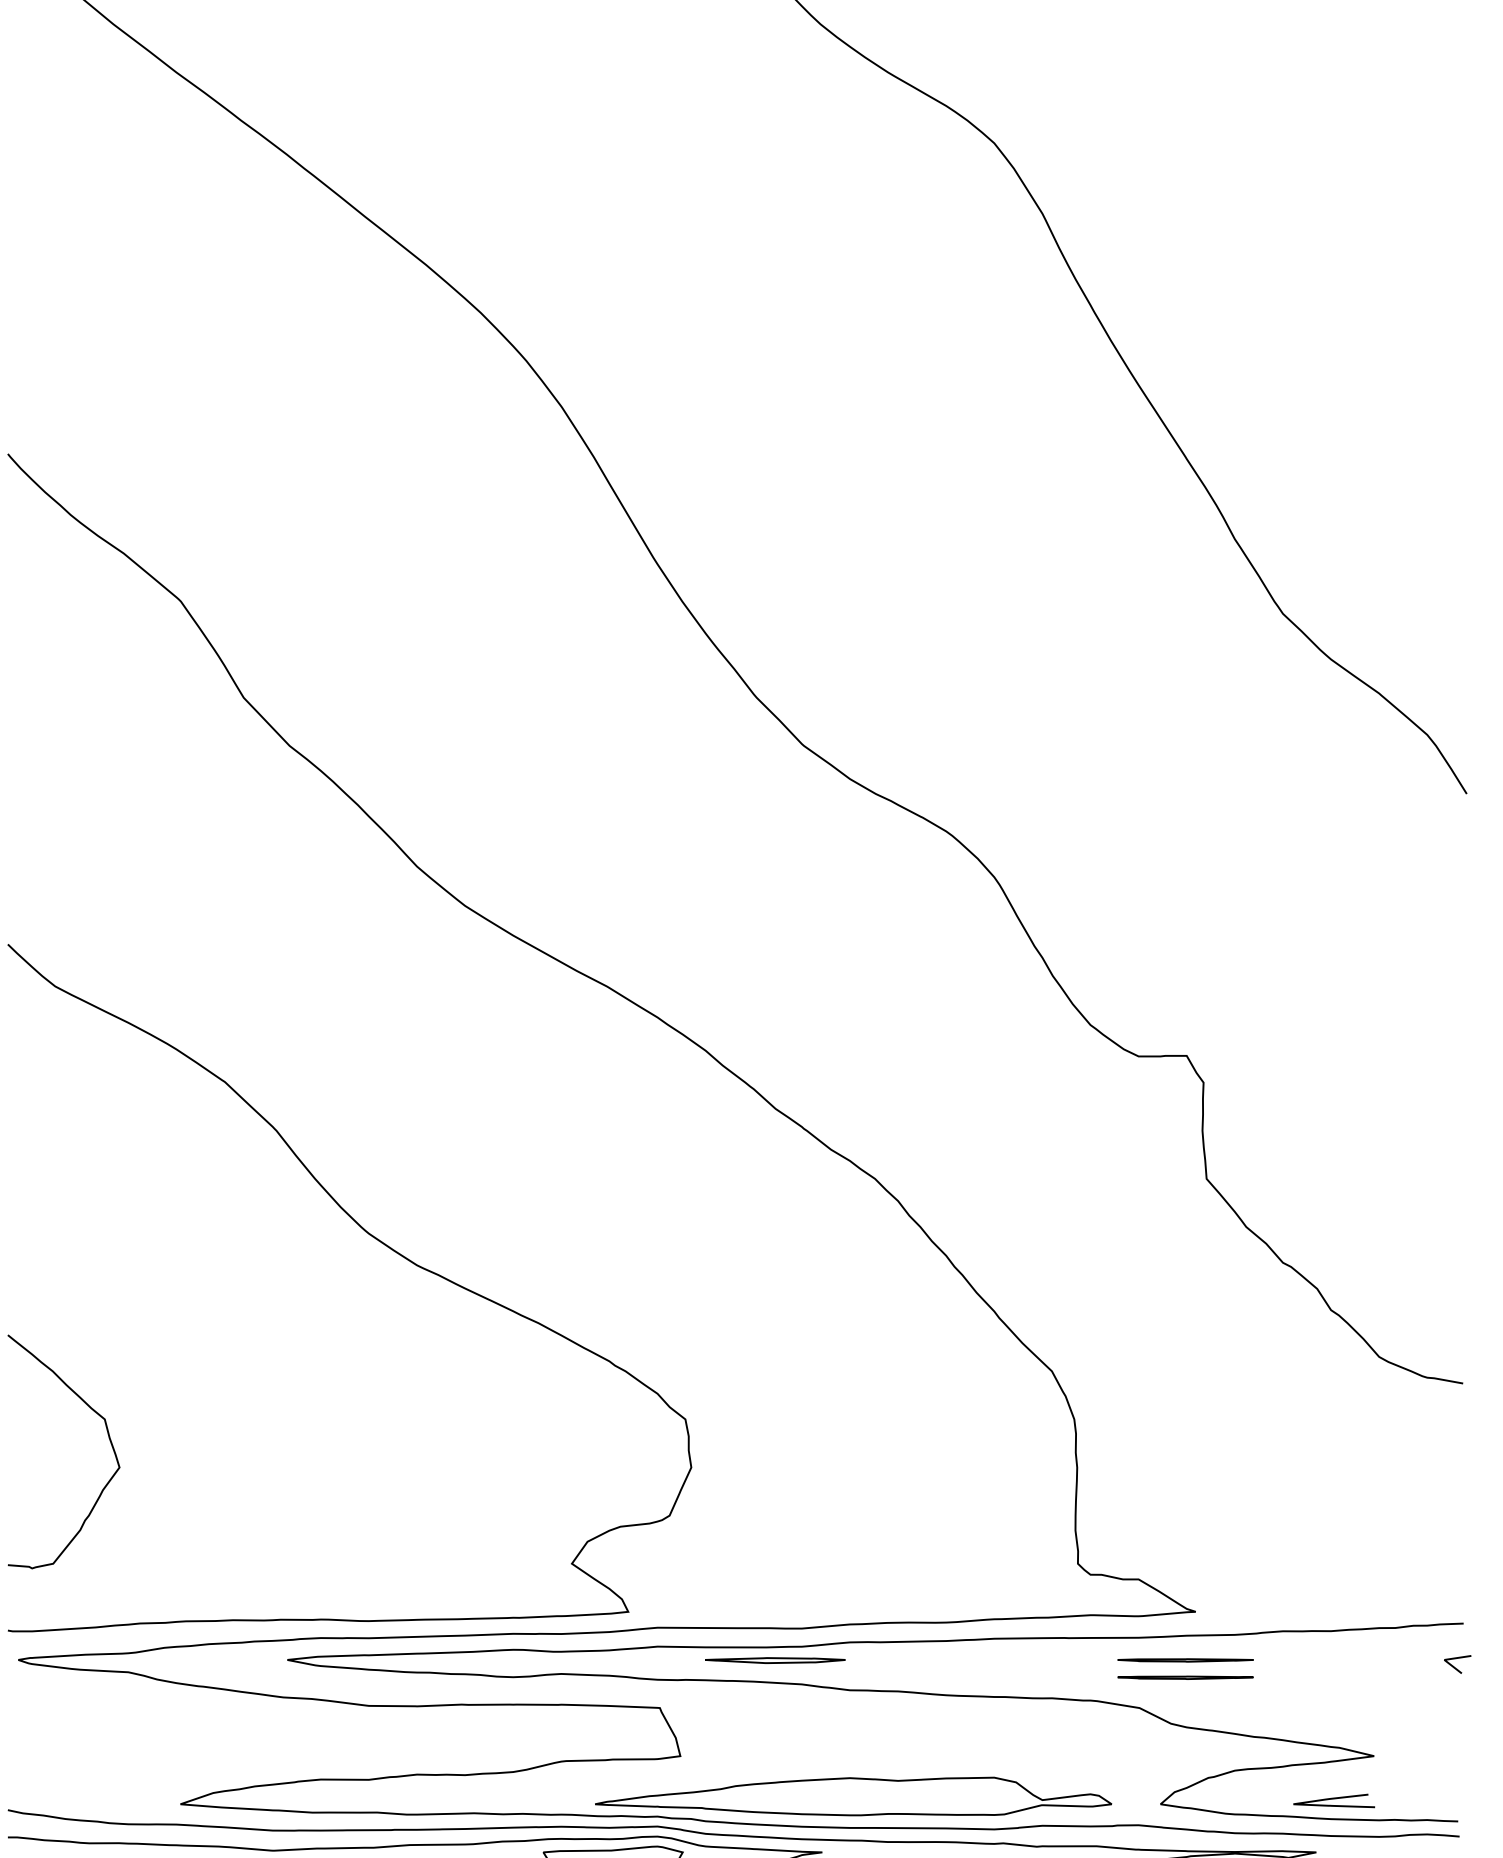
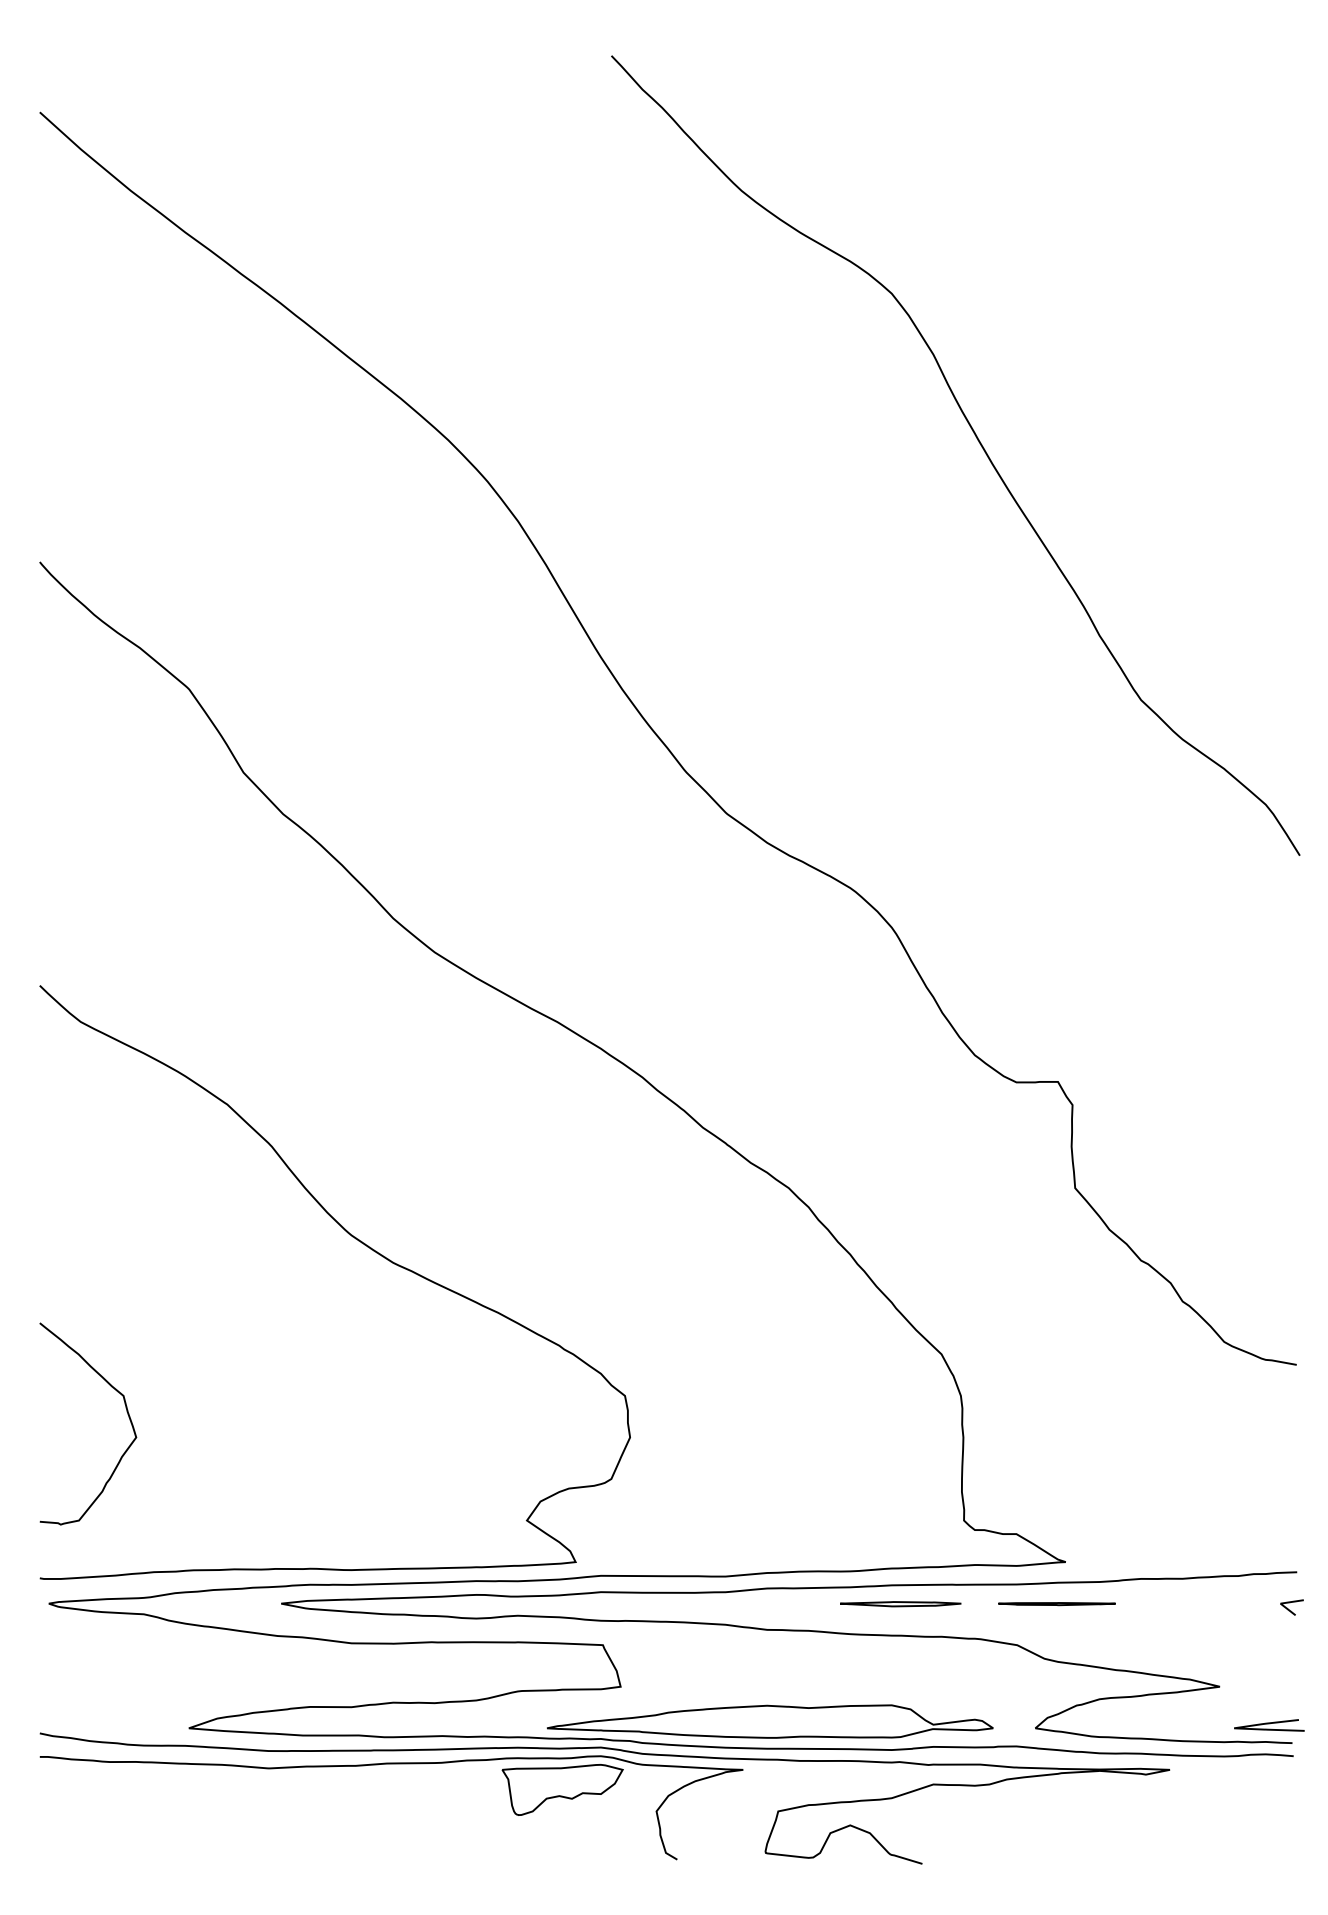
part: (775, 1660) -> (900, 1604), moved
line: (1184, 1678) -> (1056, 1619), removed
curve: (1334, 1799) -> (1269, 1724), moved

